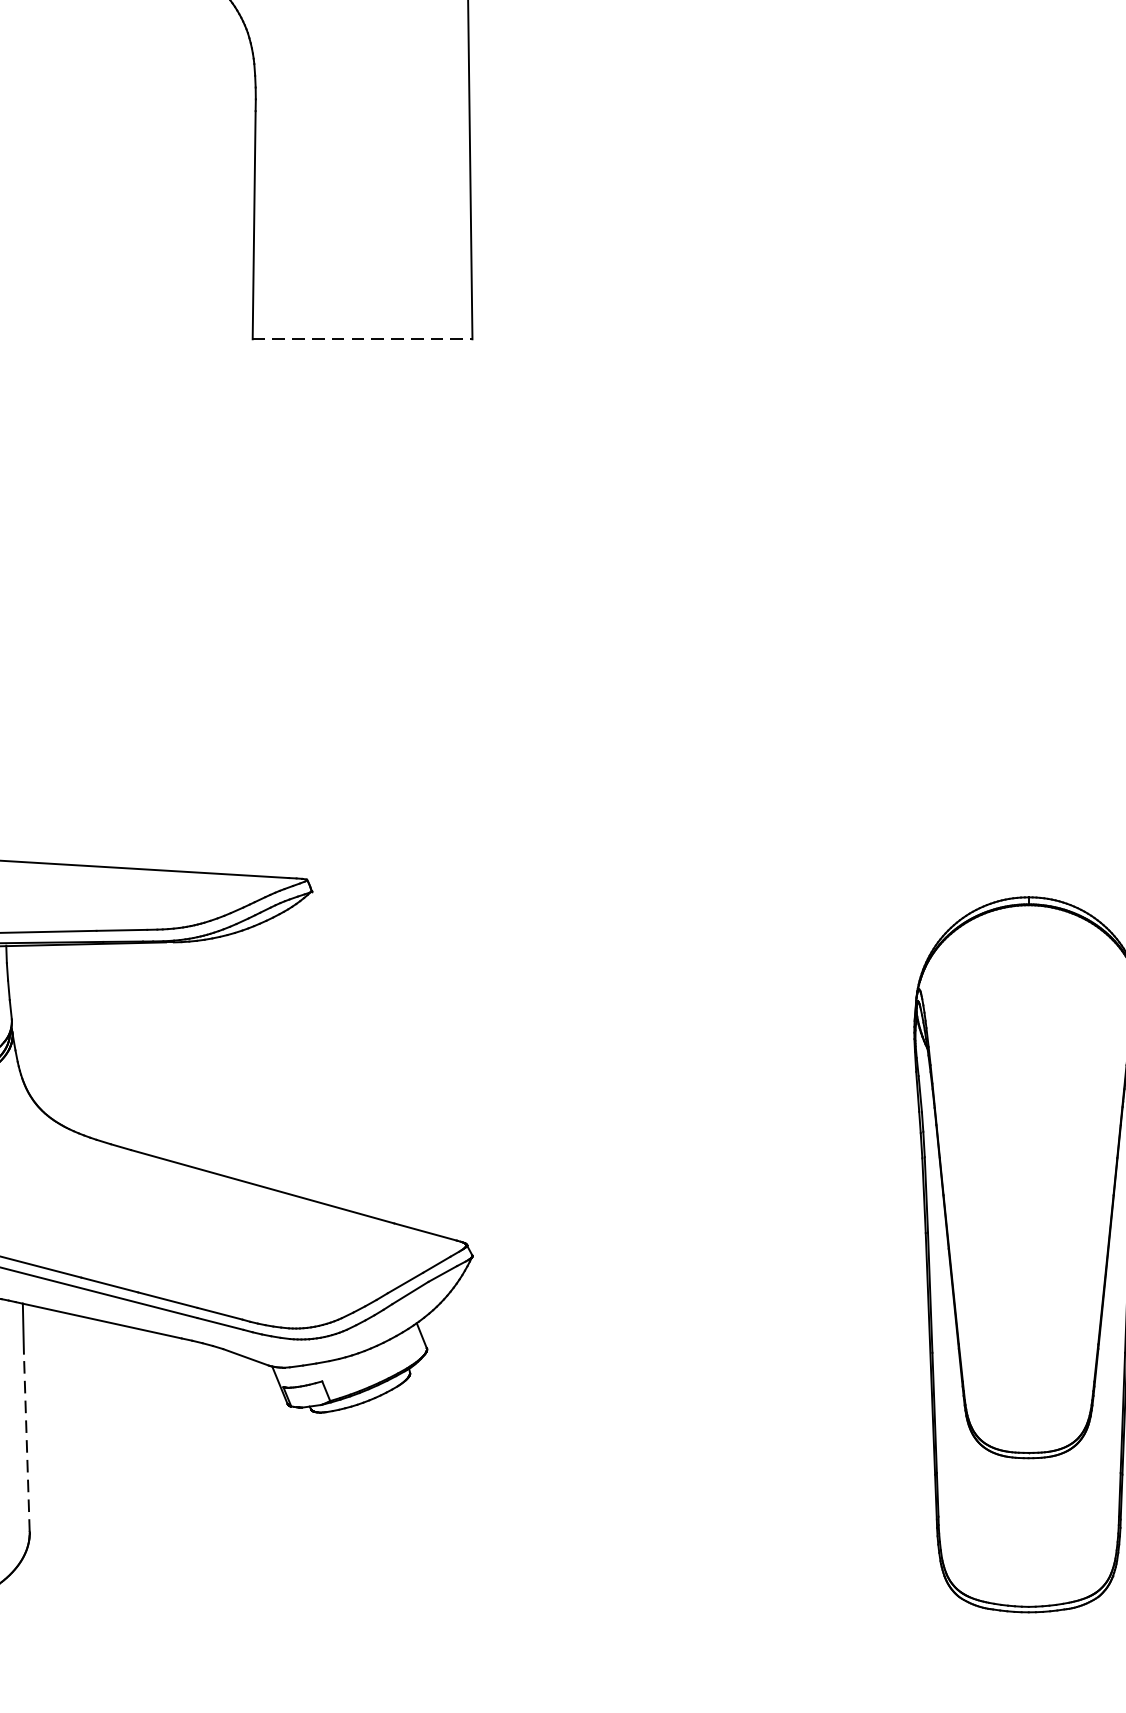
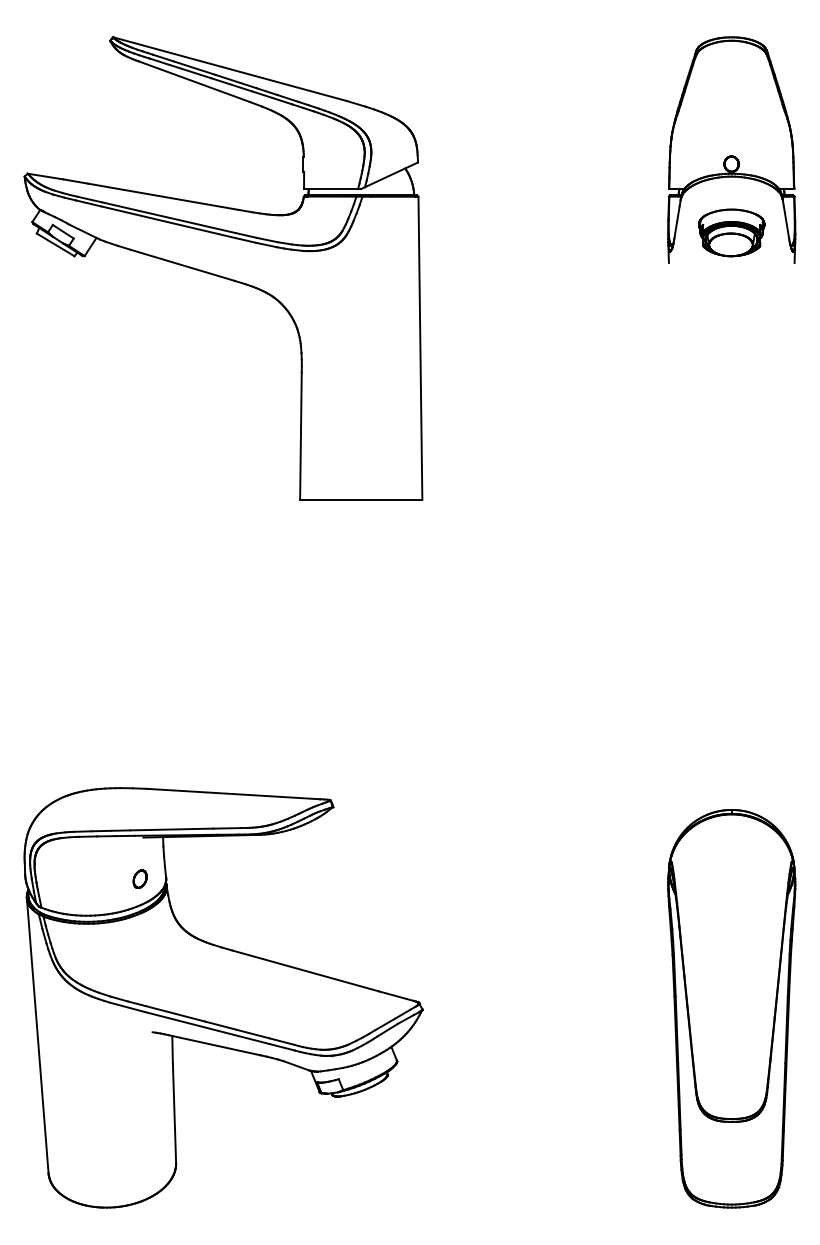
line: (363, 339) -> (361, 499), dashed -> solid
line: (26, 1443) -> (174, 1113), dashed -> solid

